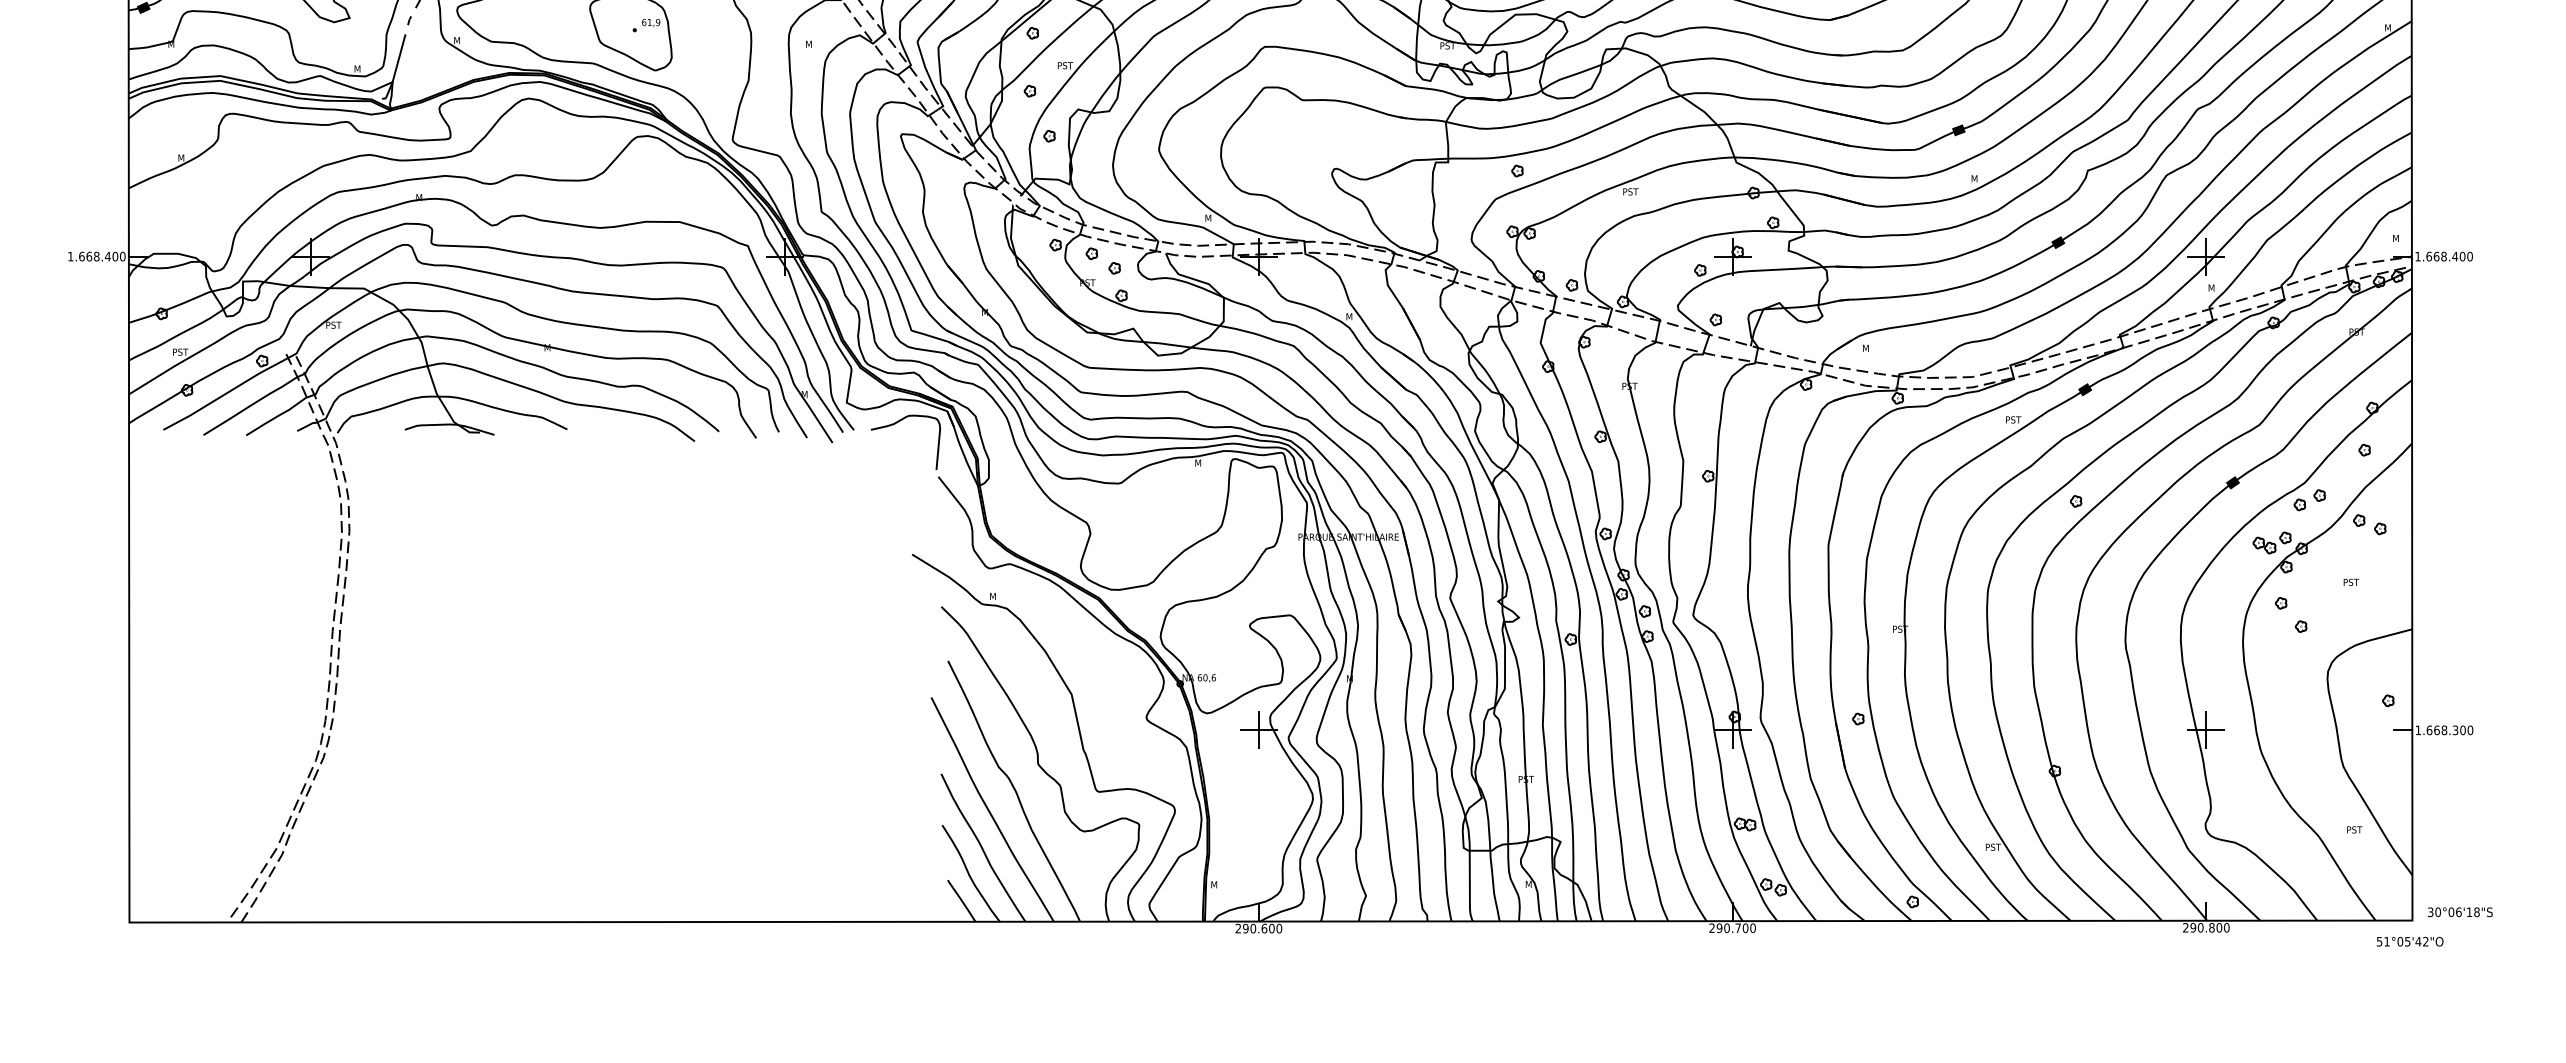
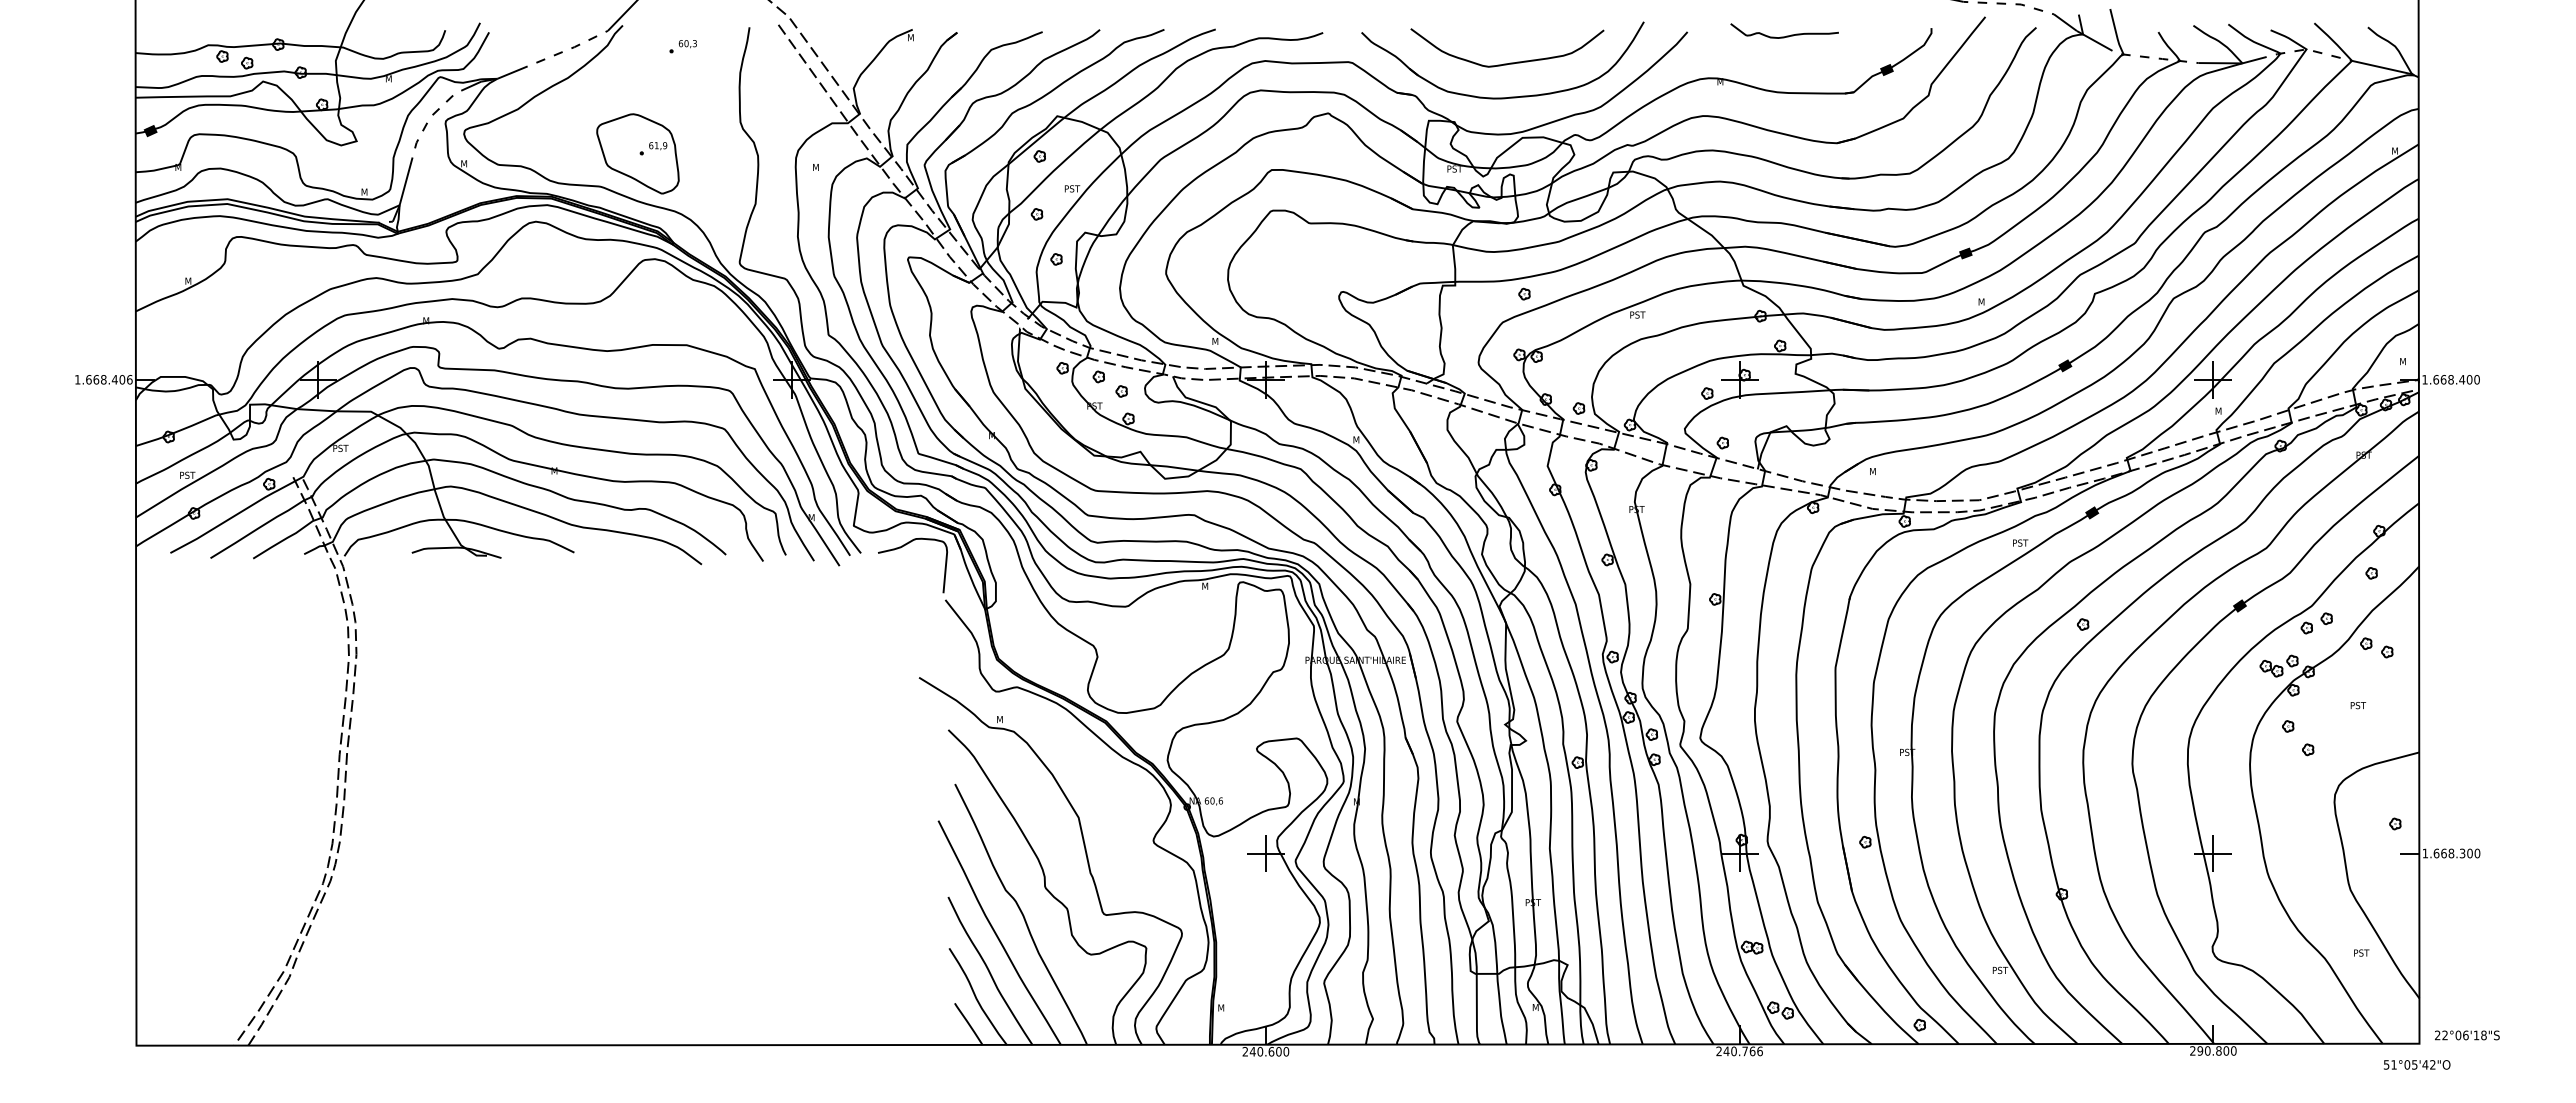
text: (122, 256) -> (129, 379), 1.668.400 -> 1.668.406
text: (2434, 912) -> (2441, 1035), 30°06'18"S -> 22°06'18"S
text: (1245, 928) -> (1252, 1051), 290.600 -> 240.600
text: (1735, 928) -> (1742, 1051), 290.700 -> 240.766

